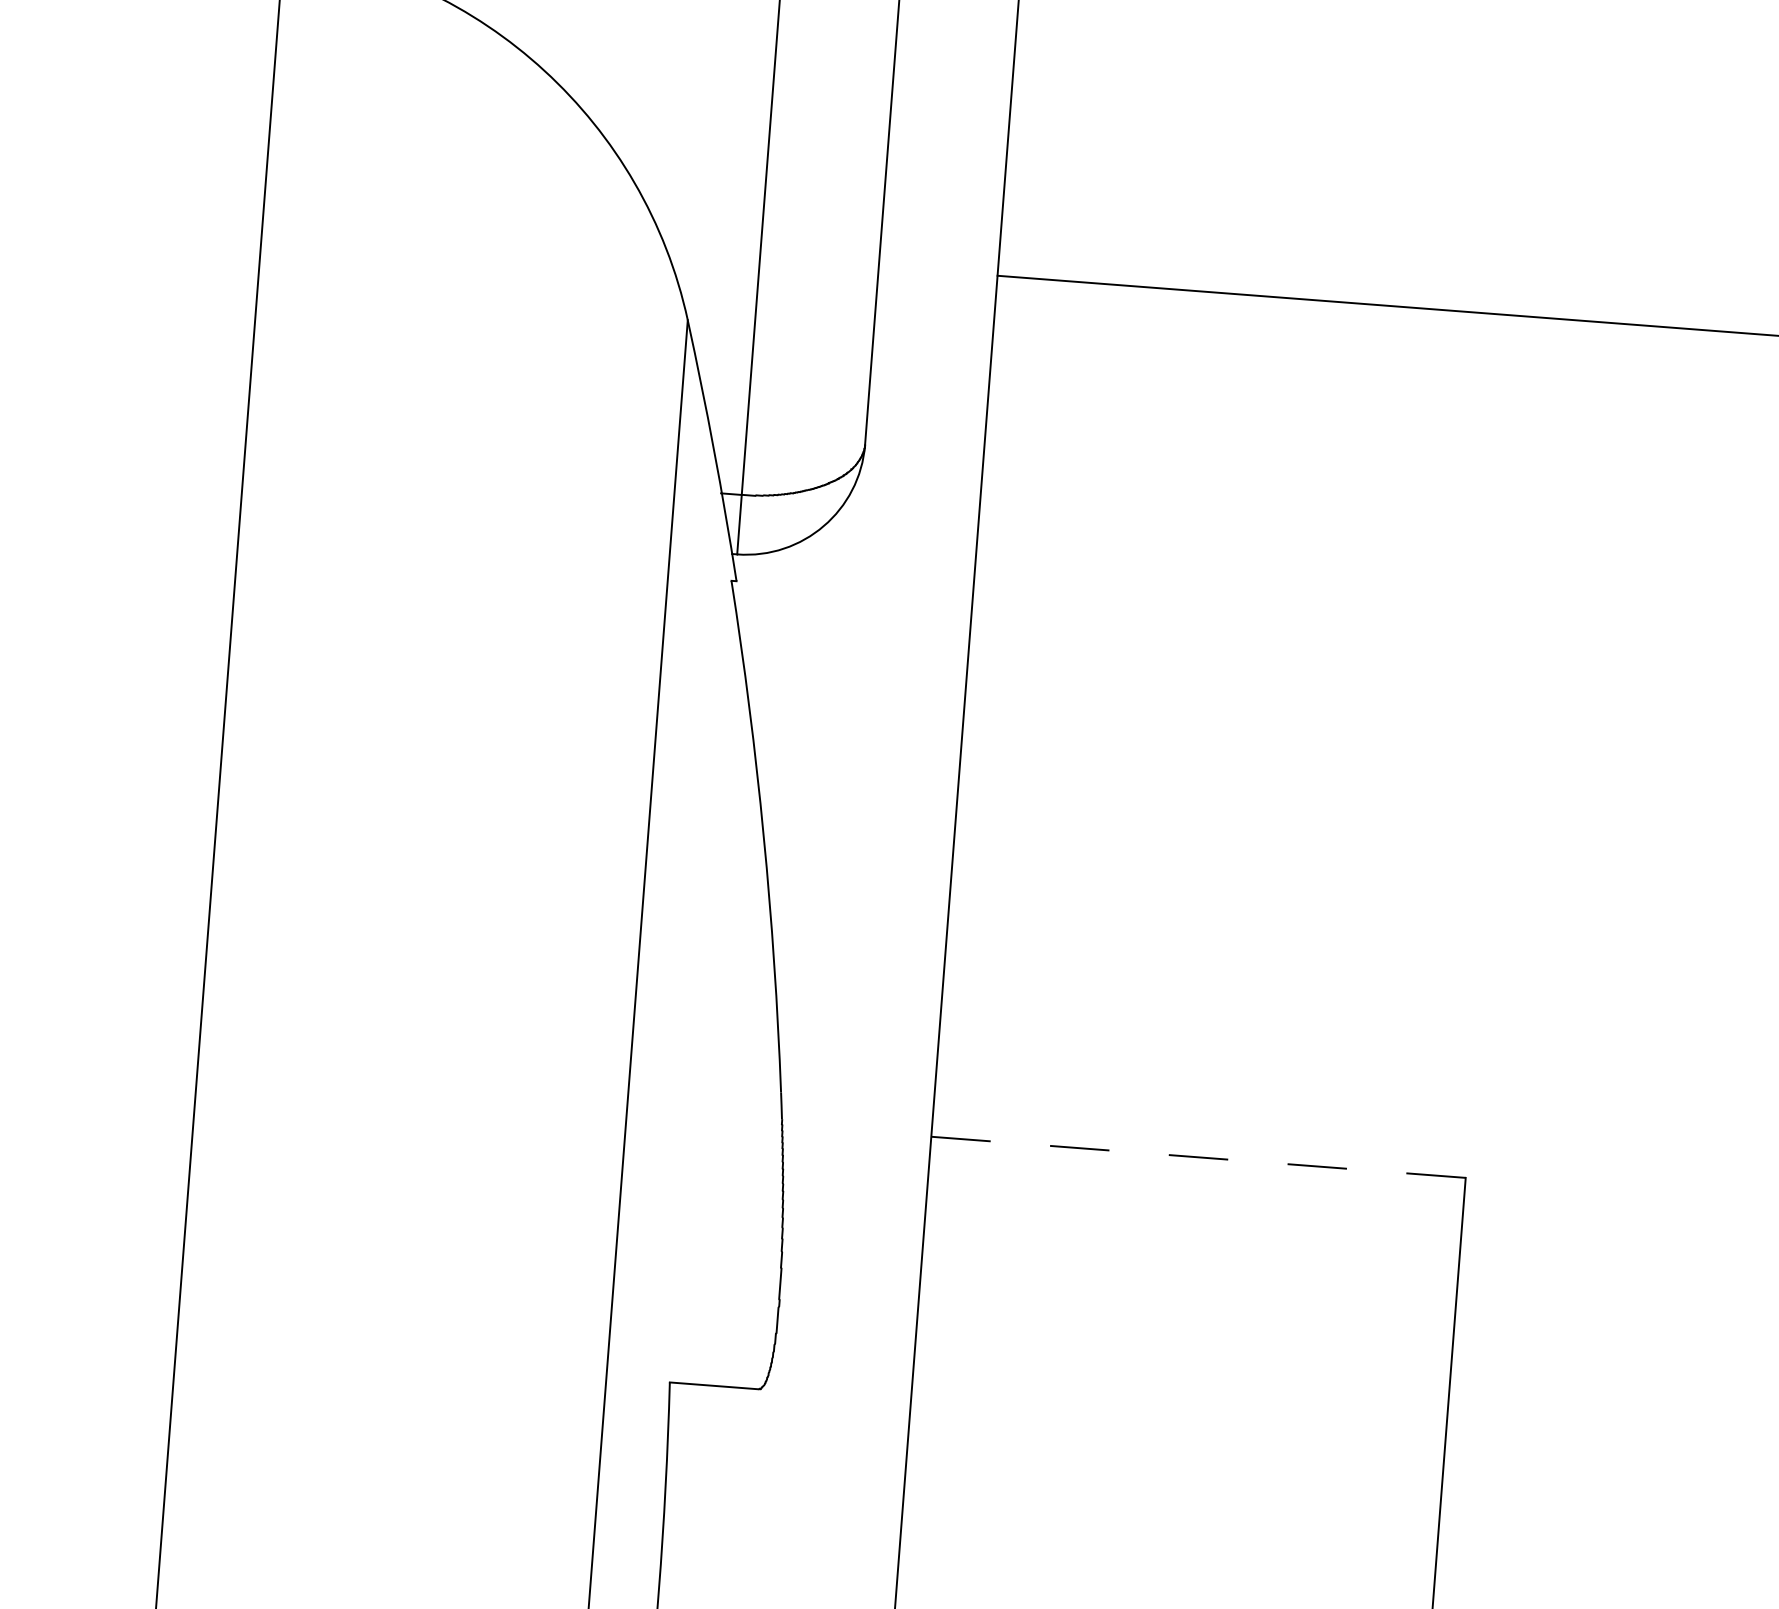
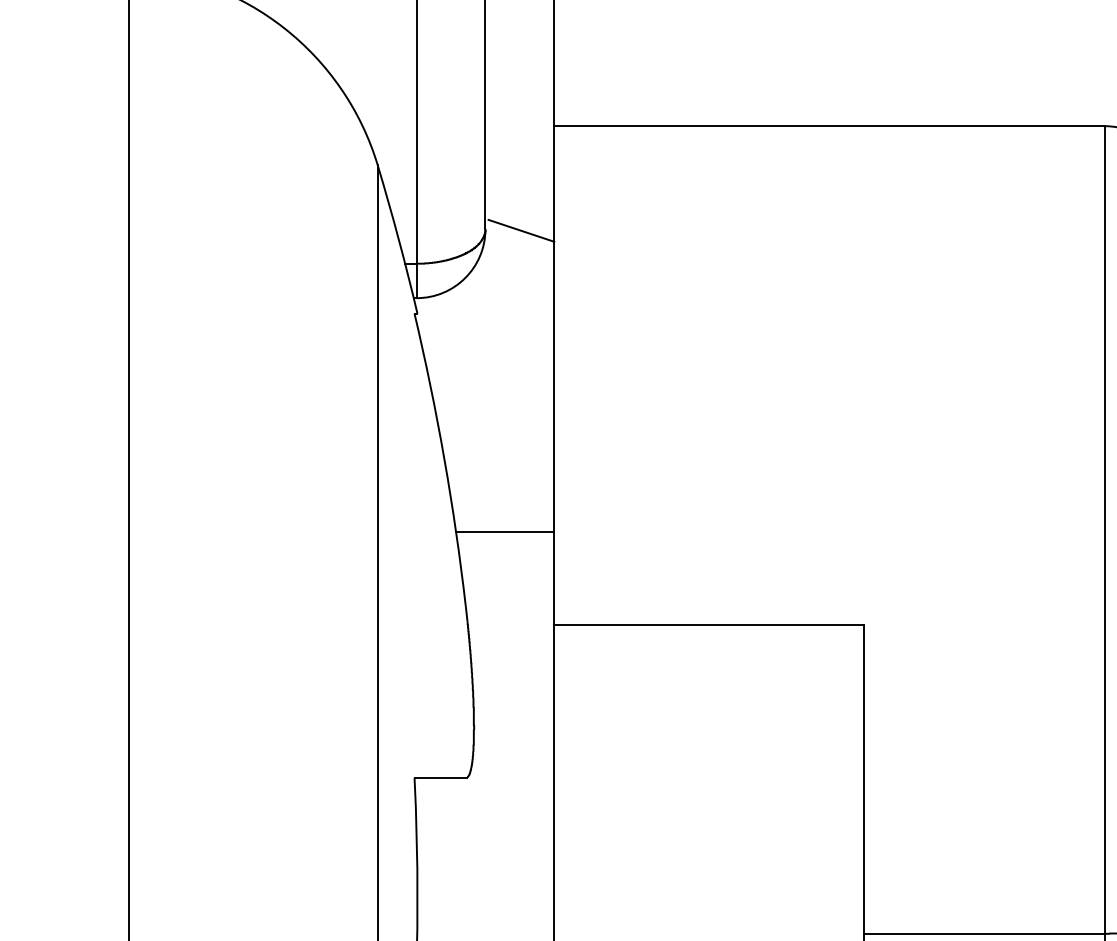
line: (927, 451) -> (521, 230), added
line: (859, 970) -> (505, 532), added
line: (1199, 1158) -> (709, 625), dashed -> solid

